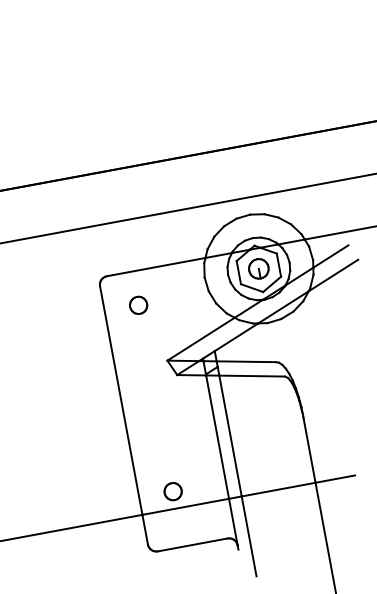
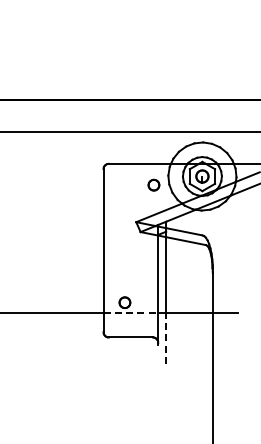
part: (137, 304) -> (153, 184), moved
line: (186, 506) -> (131, 313), solid -> dashed
line: (249, 536) -> (166, 338), solid -> dashed

